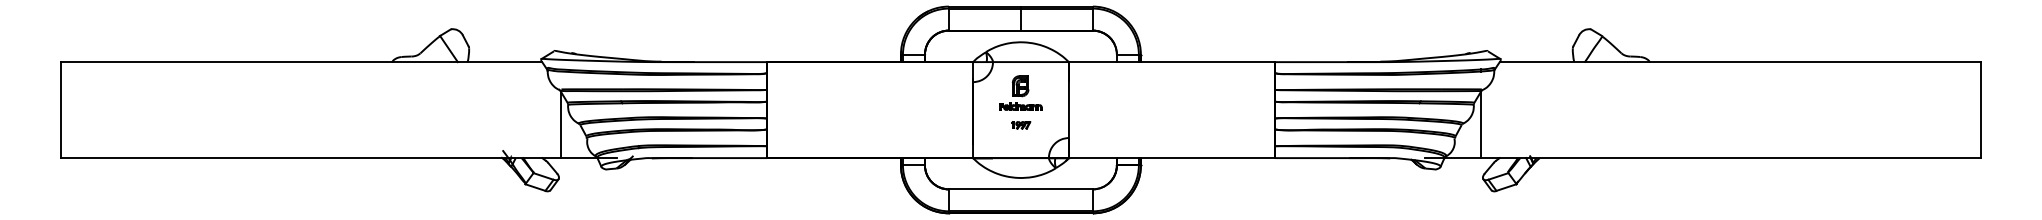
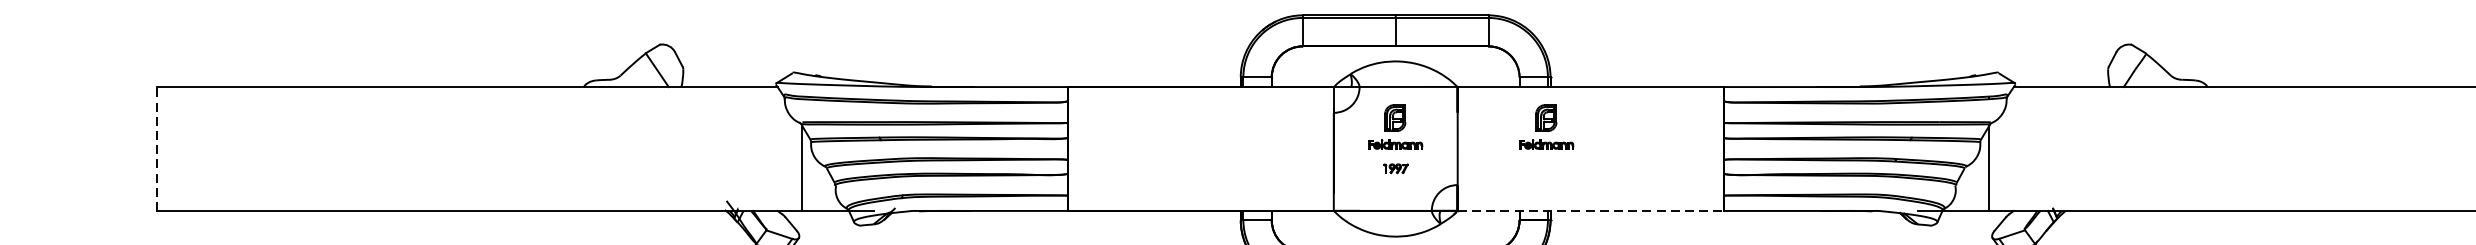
part: (1137, 92) -> (1546, 126), added
line: (61, 110) -> (157, 149), solid -> dashed
line: (1171, 158) -> (1590, 211), solid -> dashed

